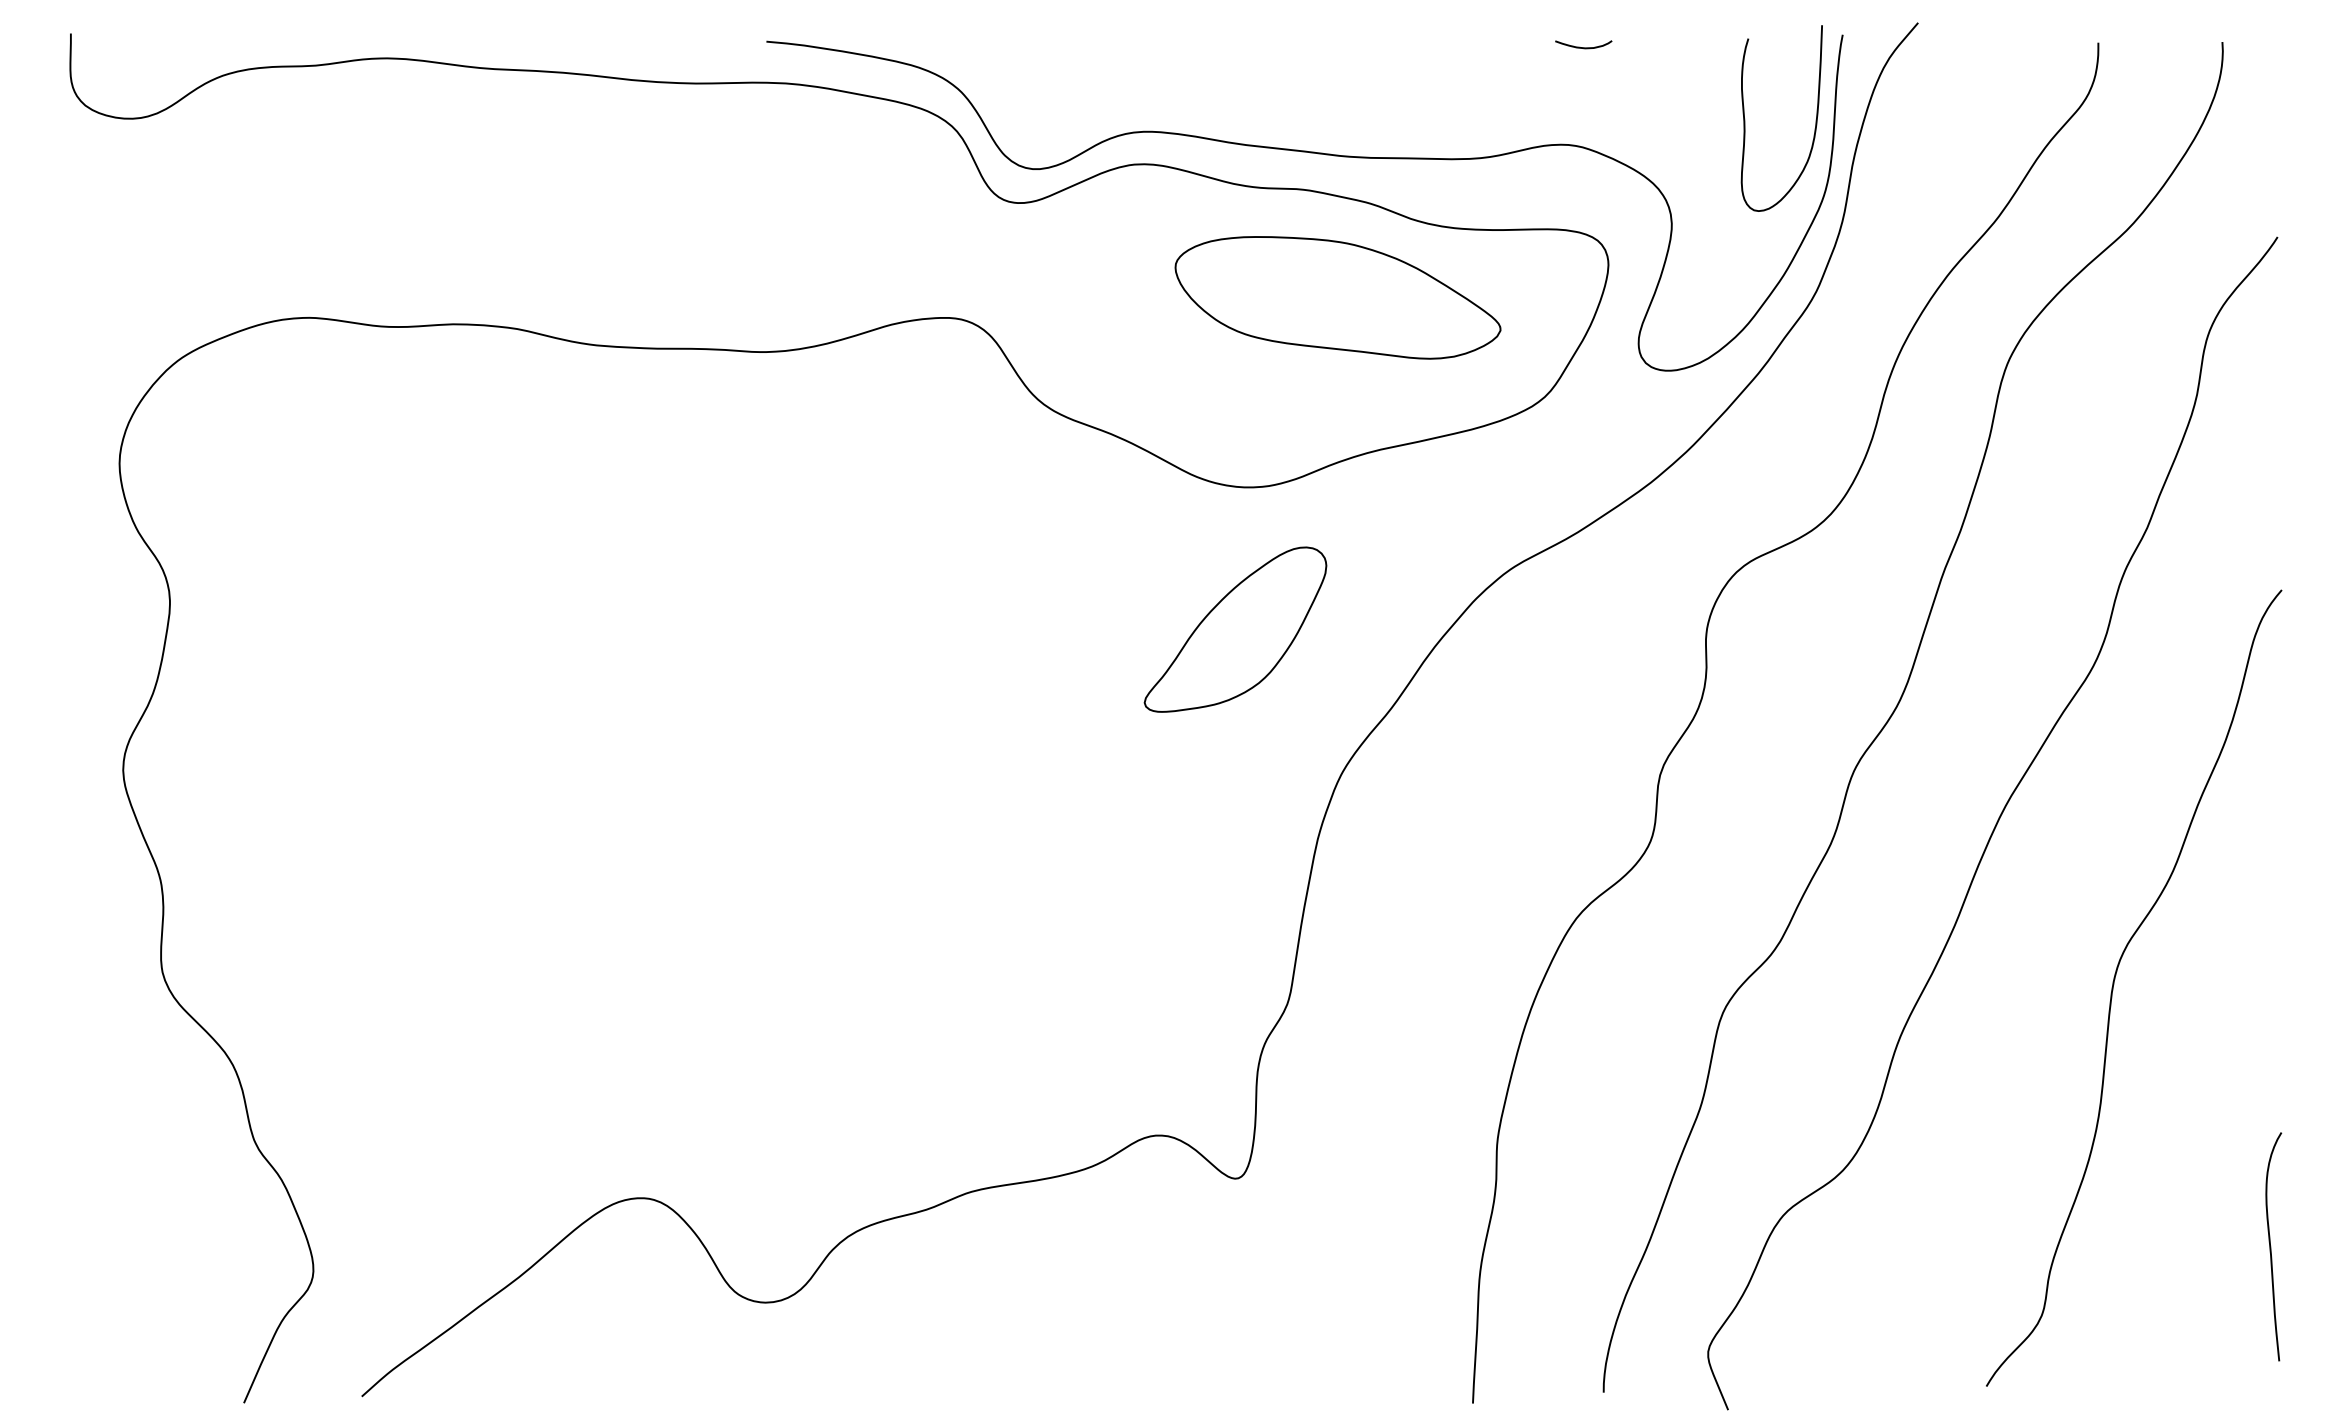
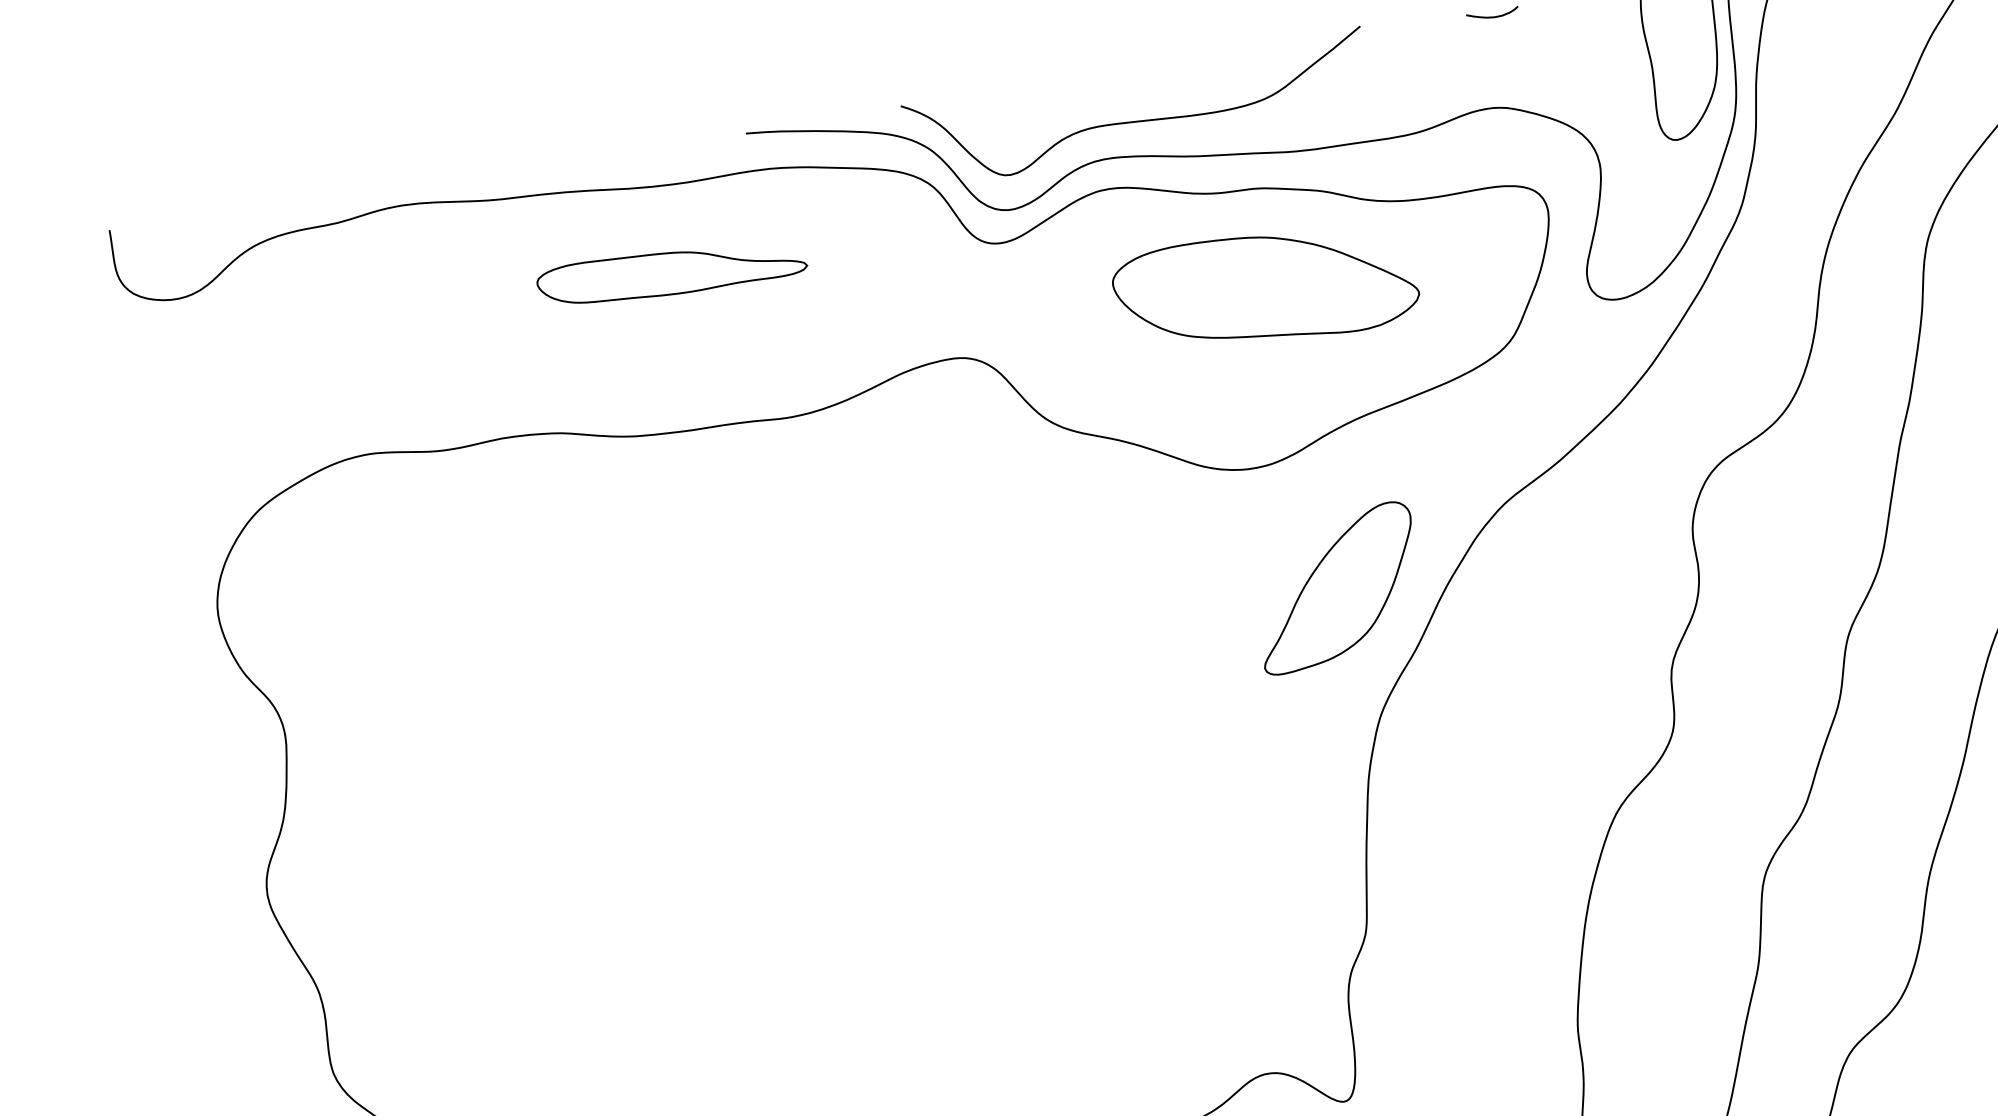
curve: (1188, 96) -> (1139, 120), added
part: (663, 175) -> (671, 271), added
part: (1337, 297) -> (1265, 288), moved
part: (1235, 629) -> (1337, 587), moved

